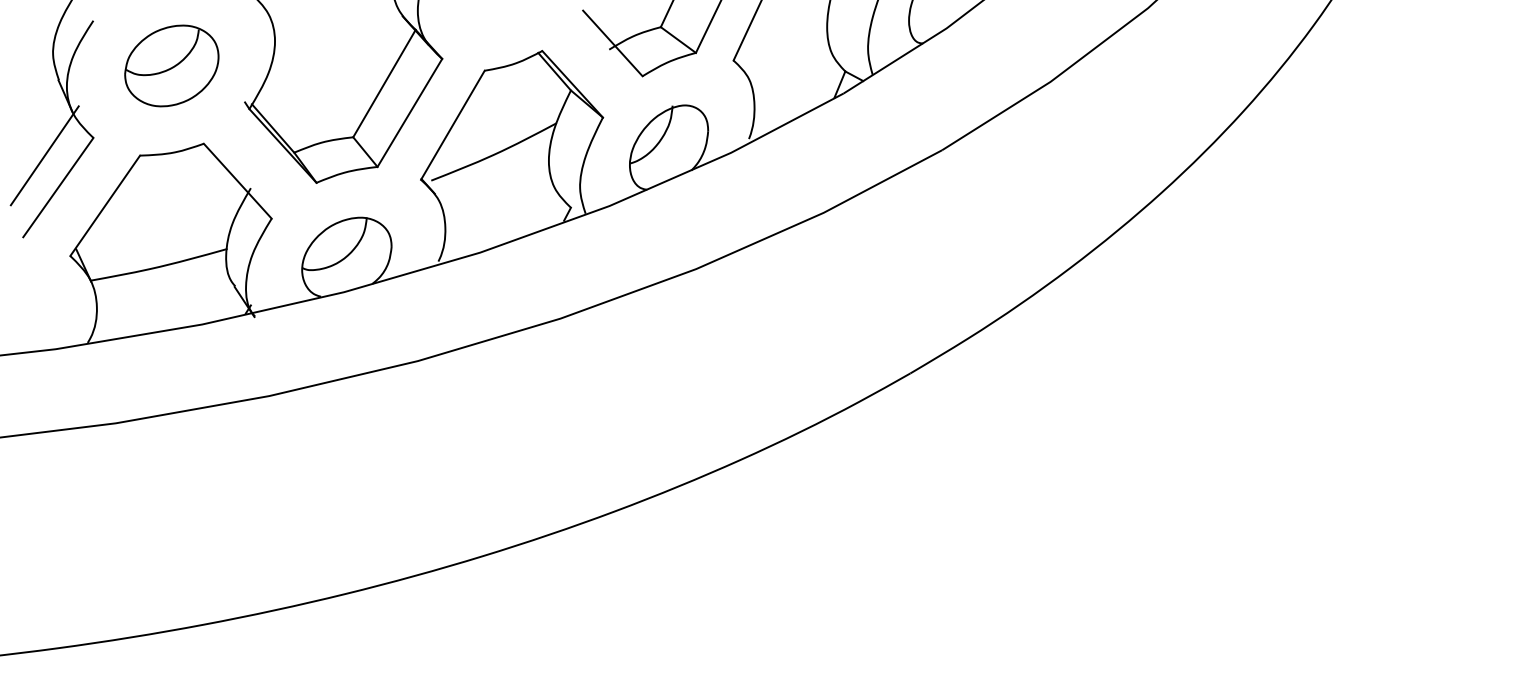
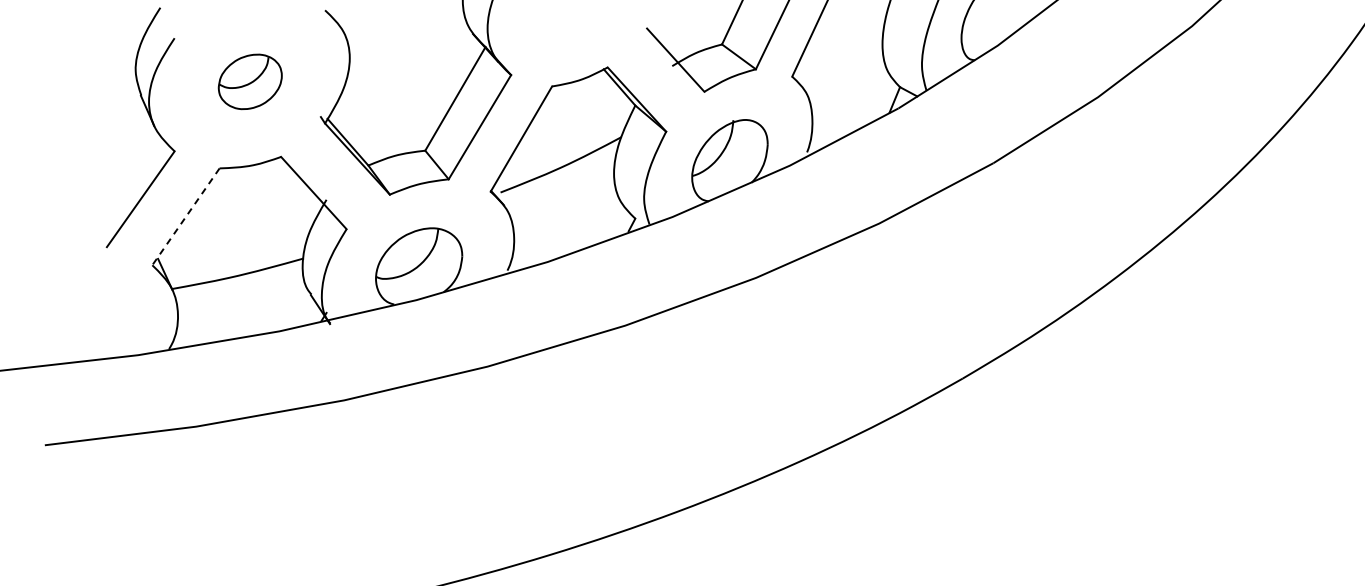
part: (171, 65) -> (249, 81), size x0.7
line: (44, 155) -> (127, 168), removed
line: (104, 206) -> (185, 217), solid -> dashed

